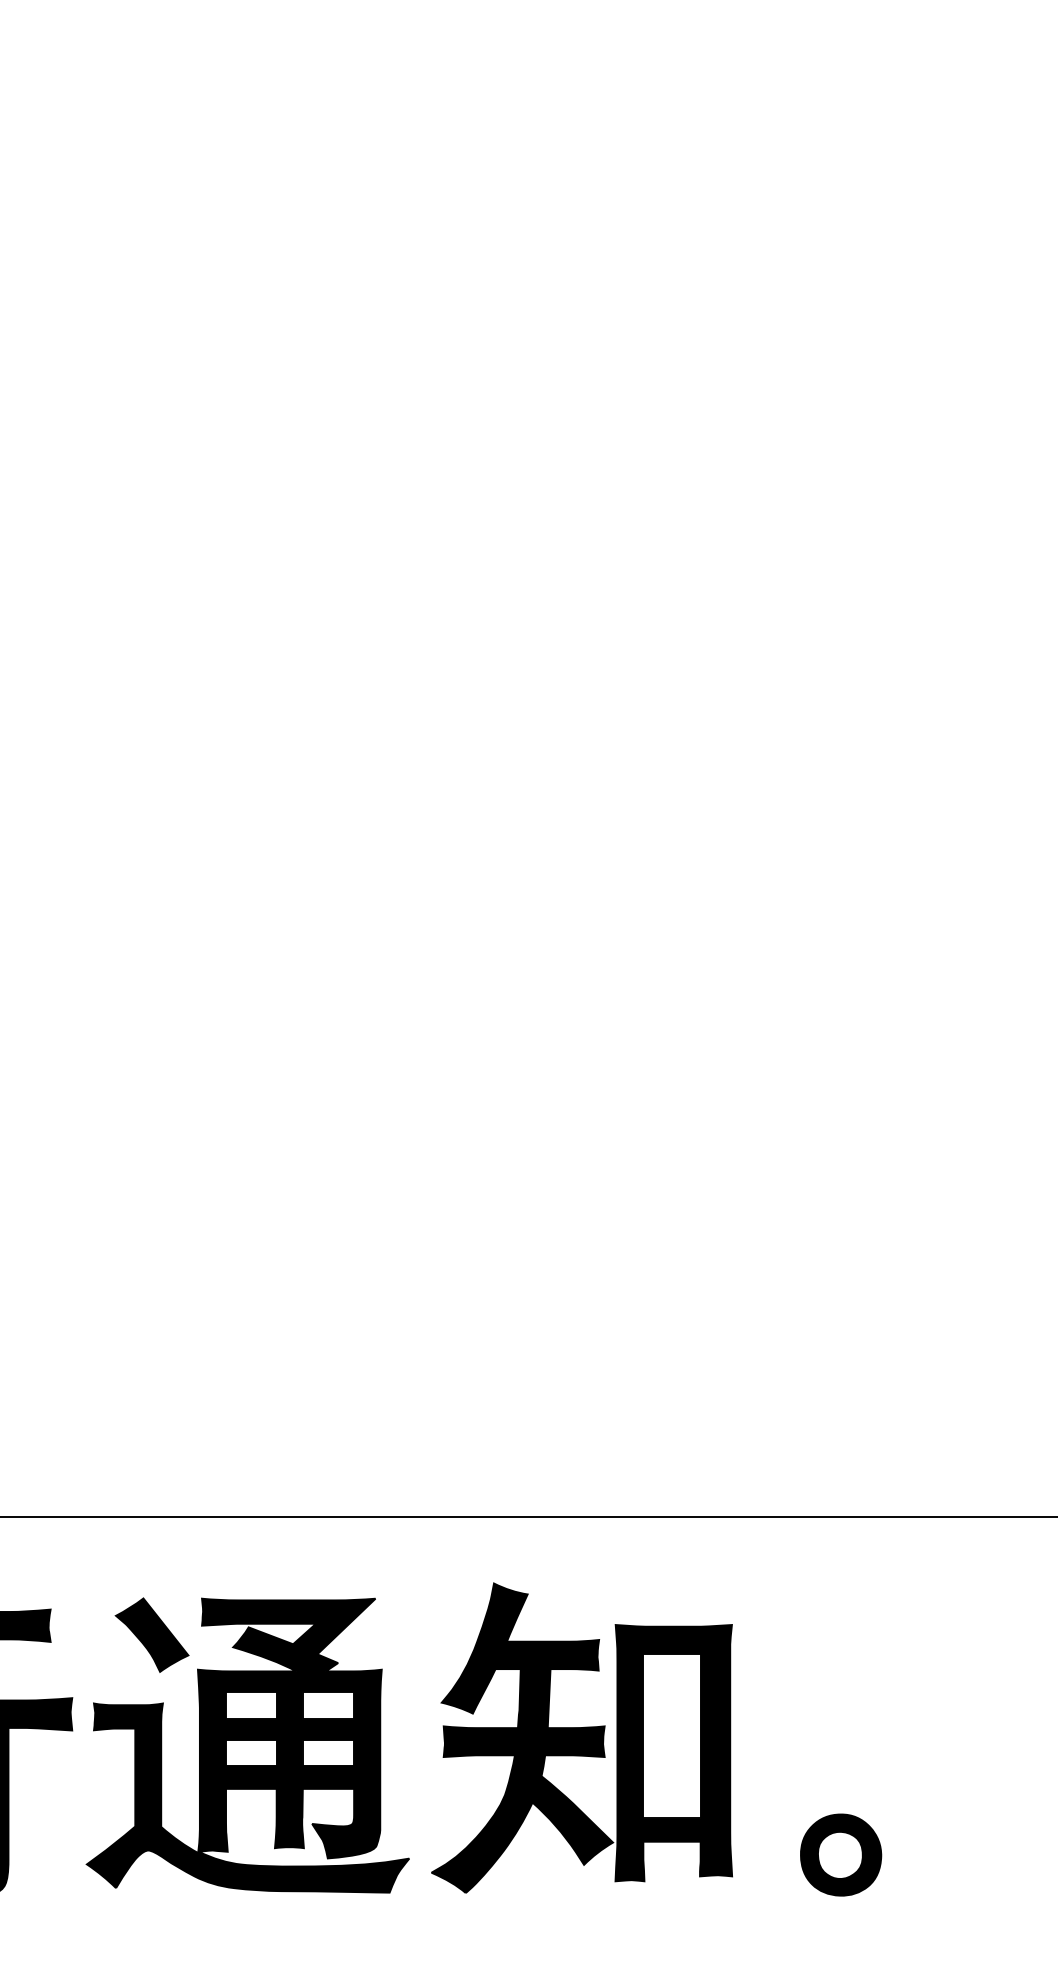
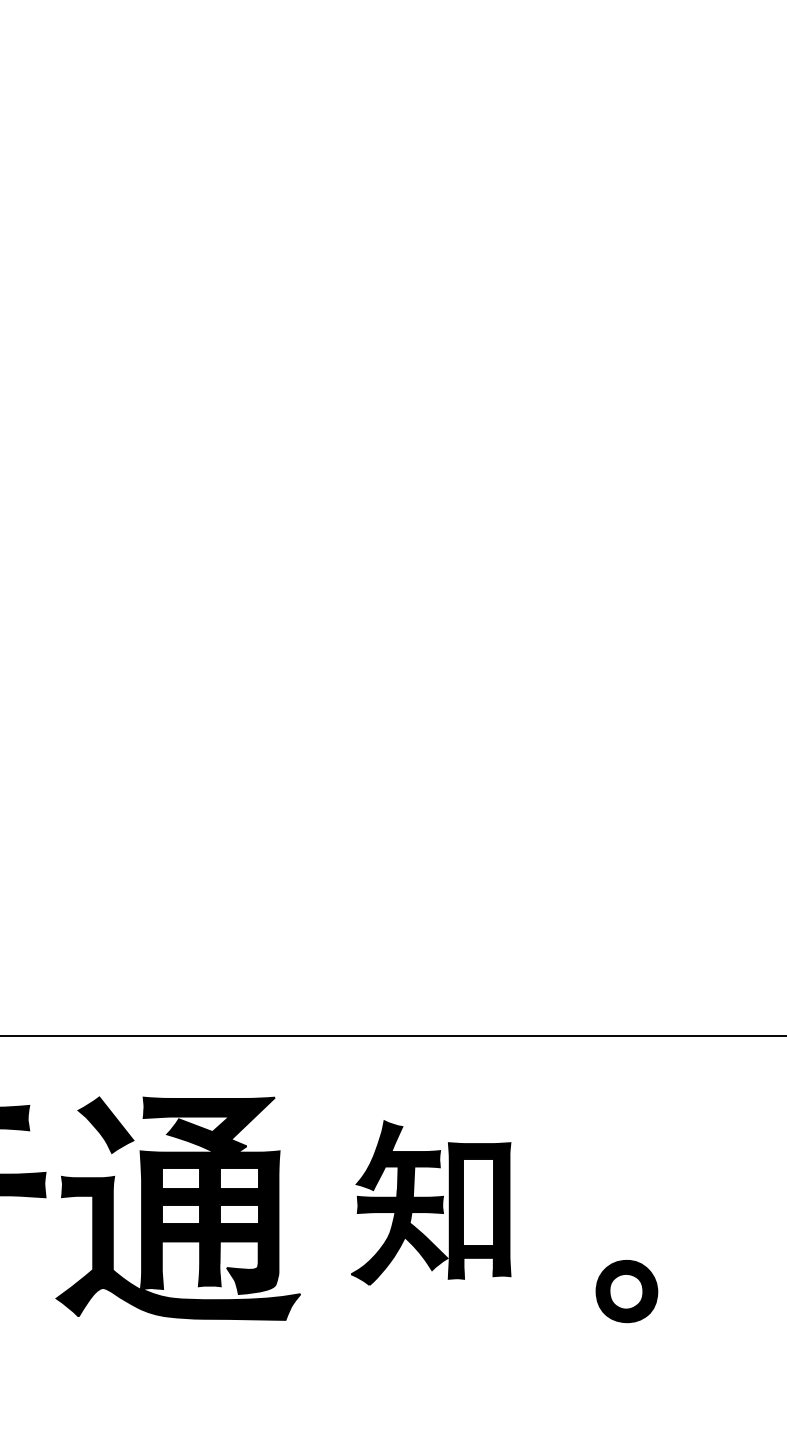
part: (581, 1737) -> (430, 1202), size x0.7

